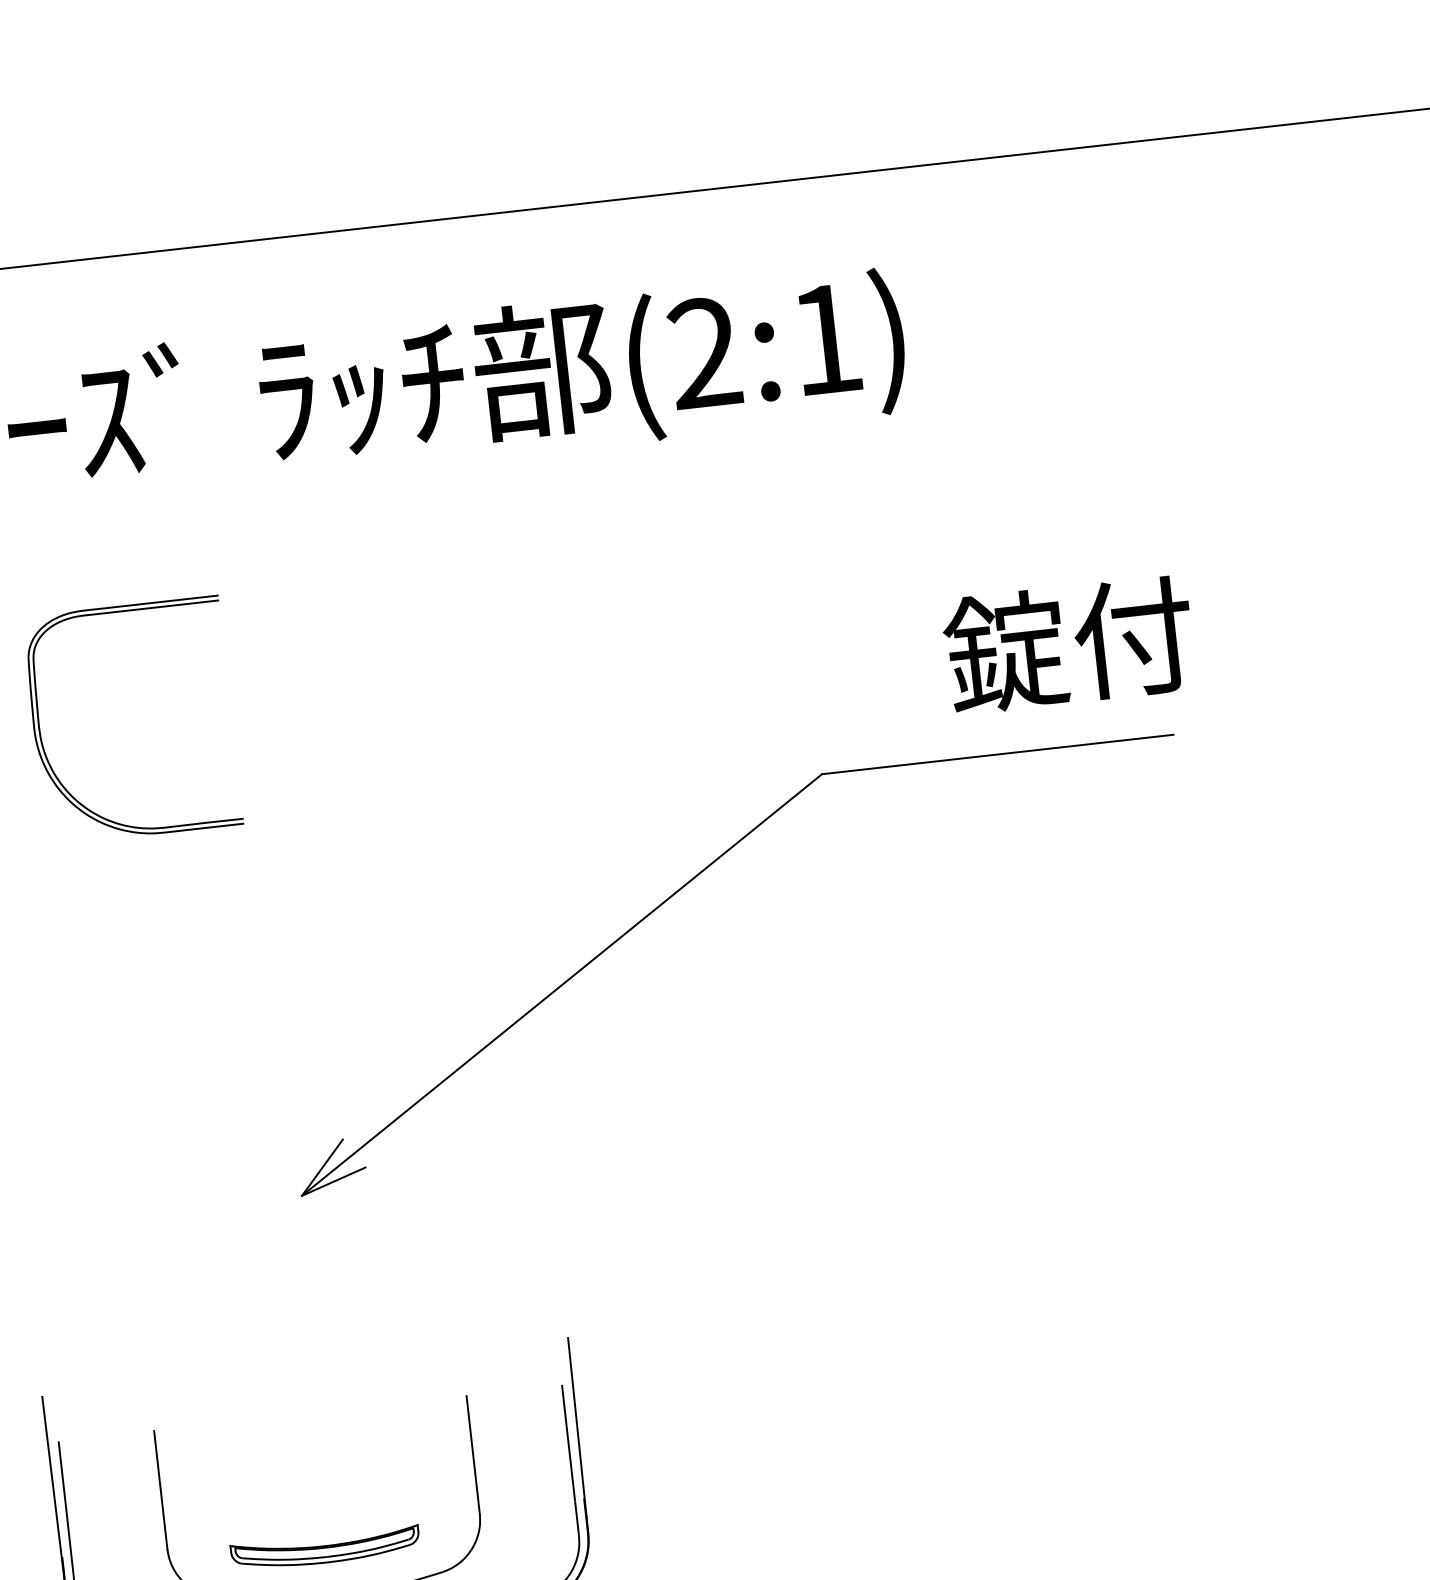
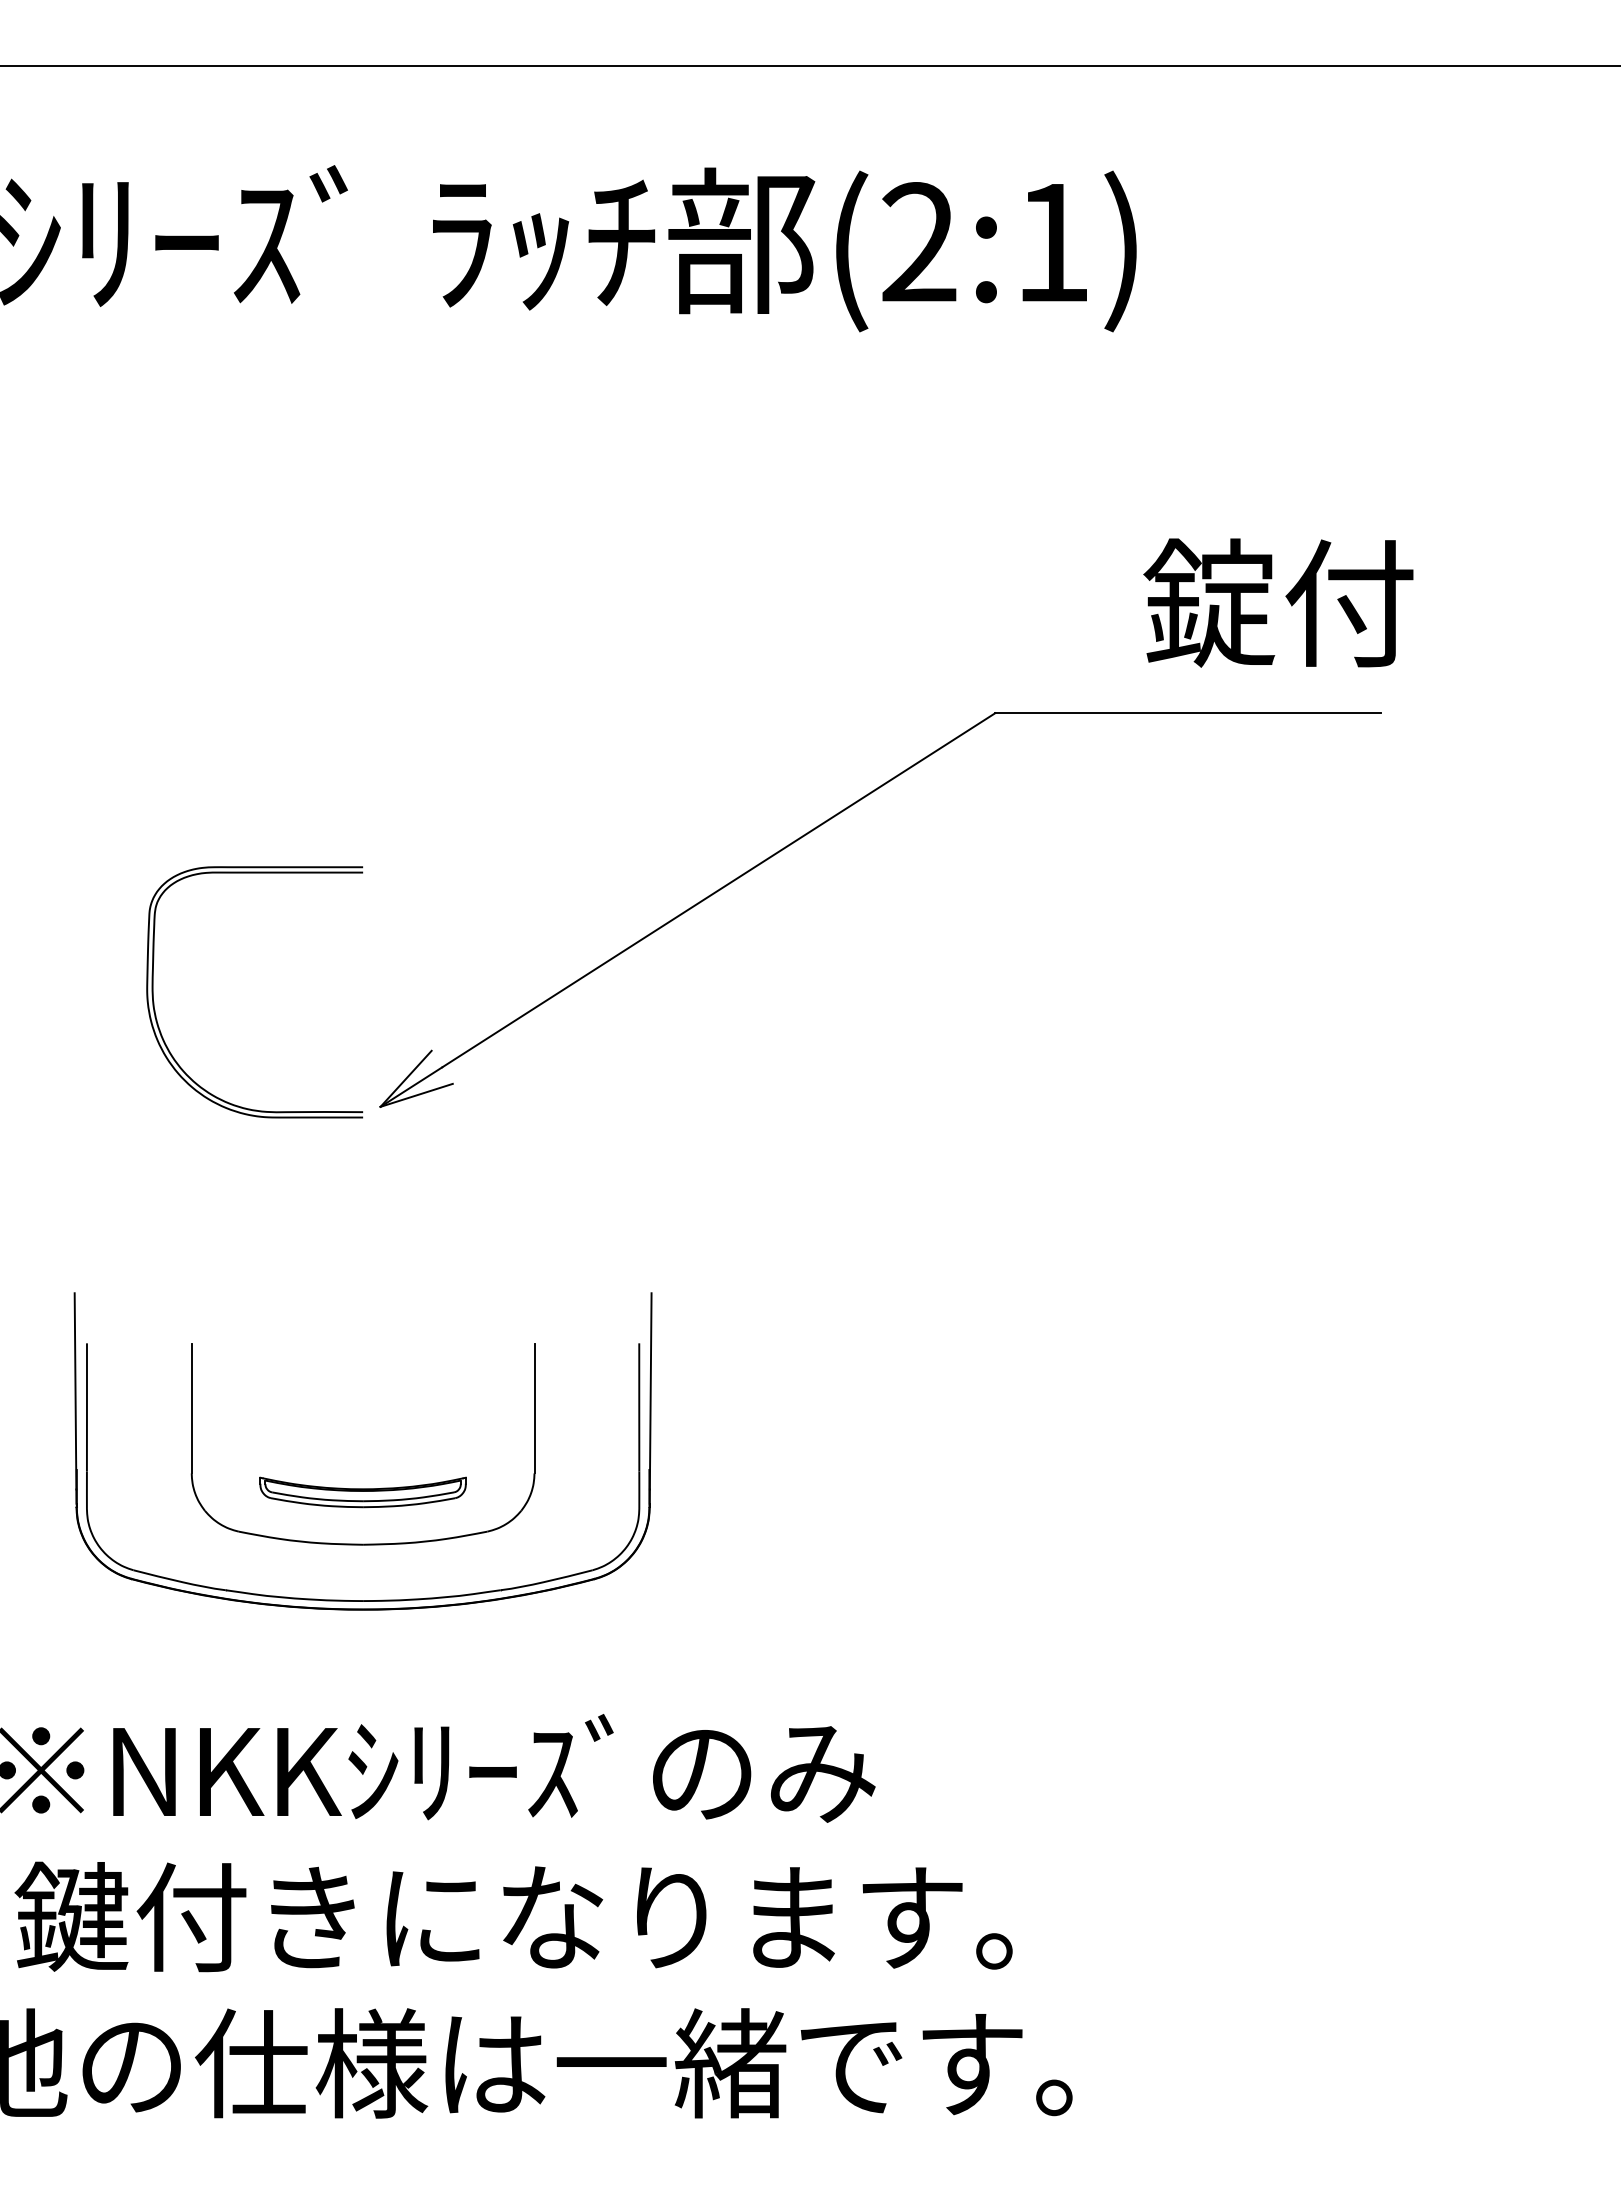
part: (42, 739) -> (154, 1001), moved

